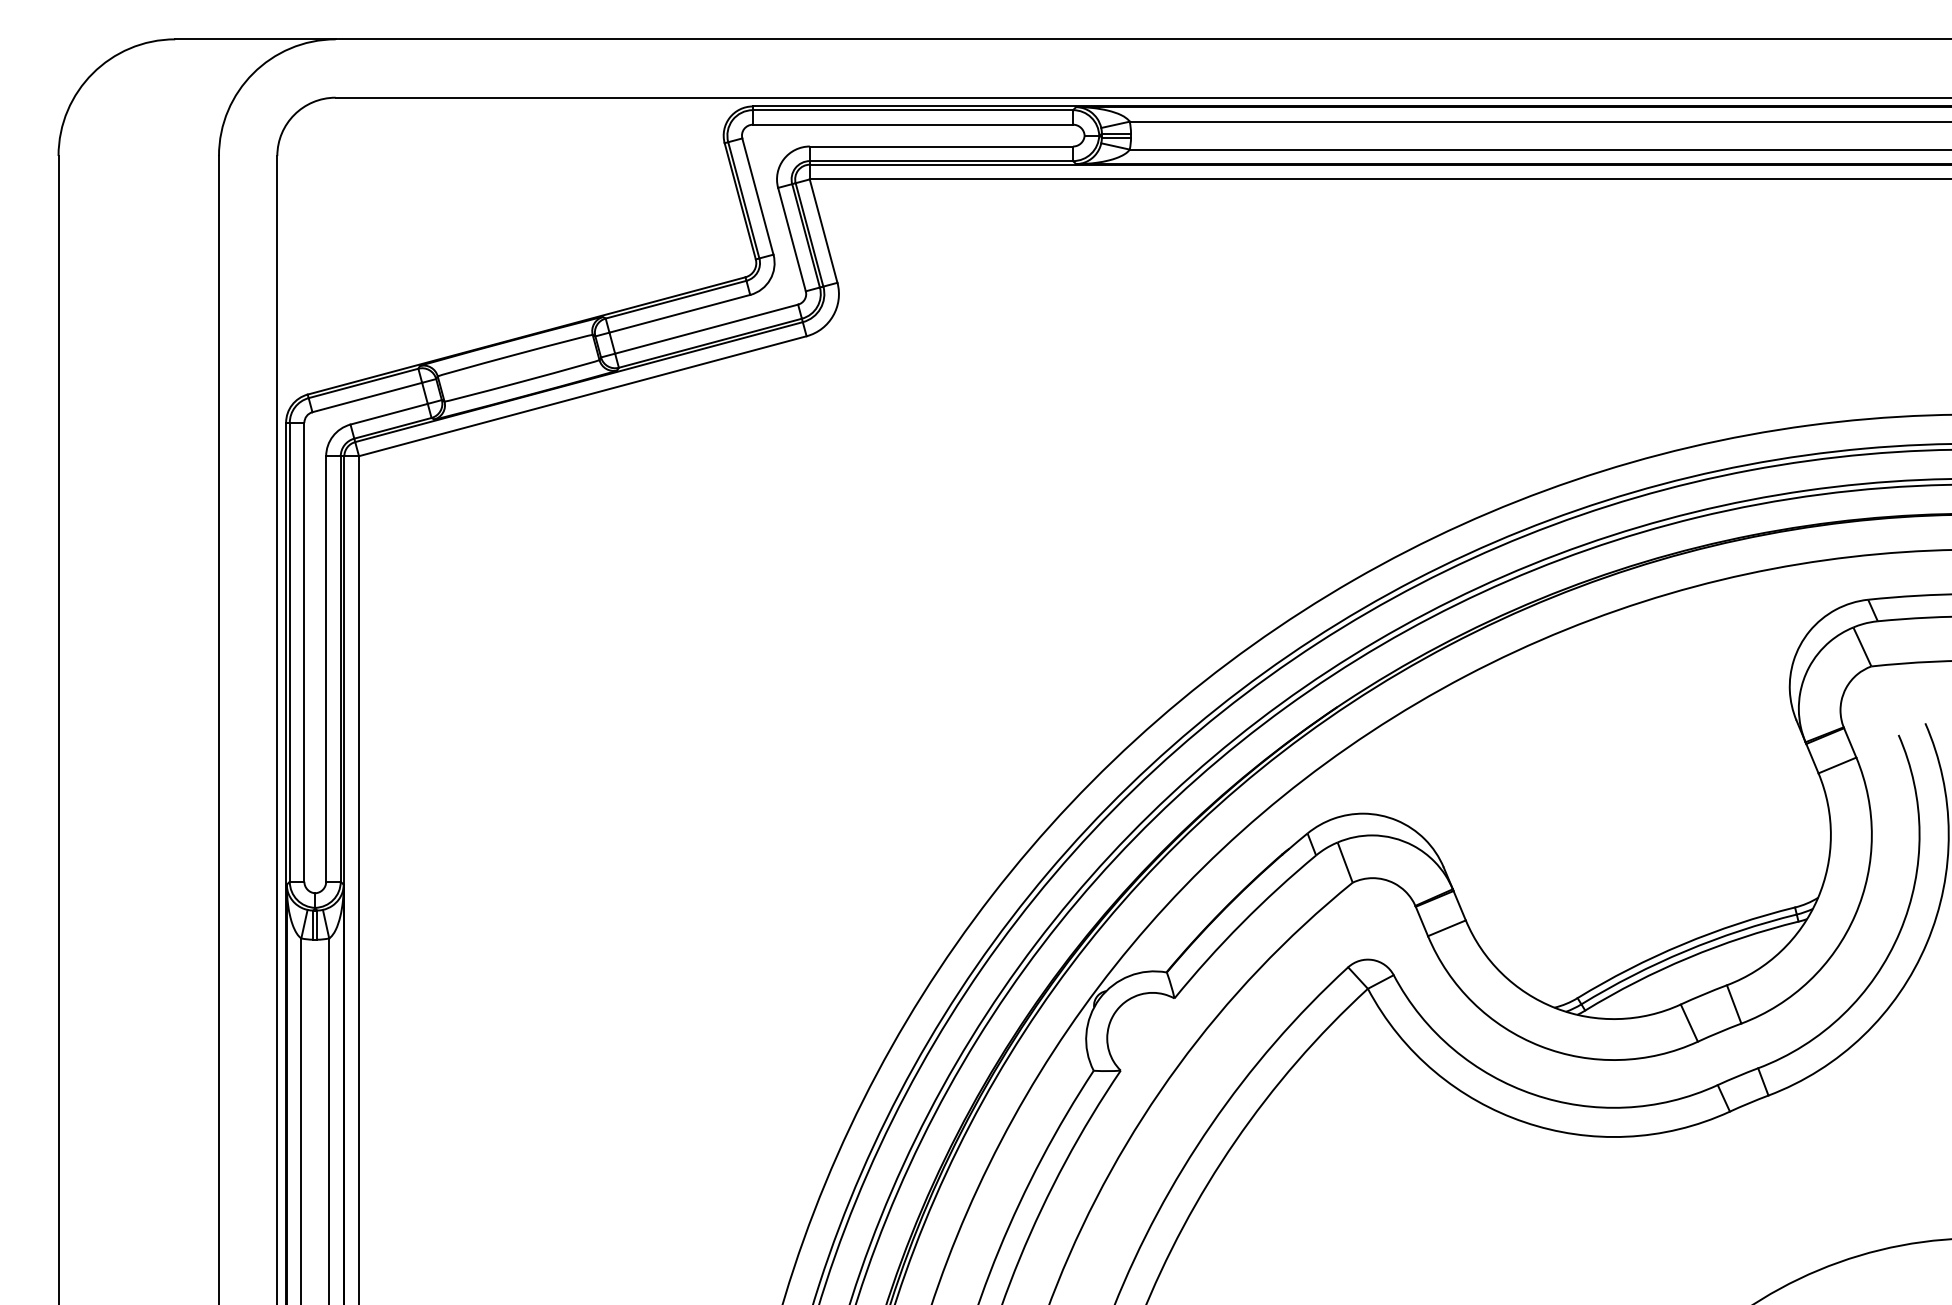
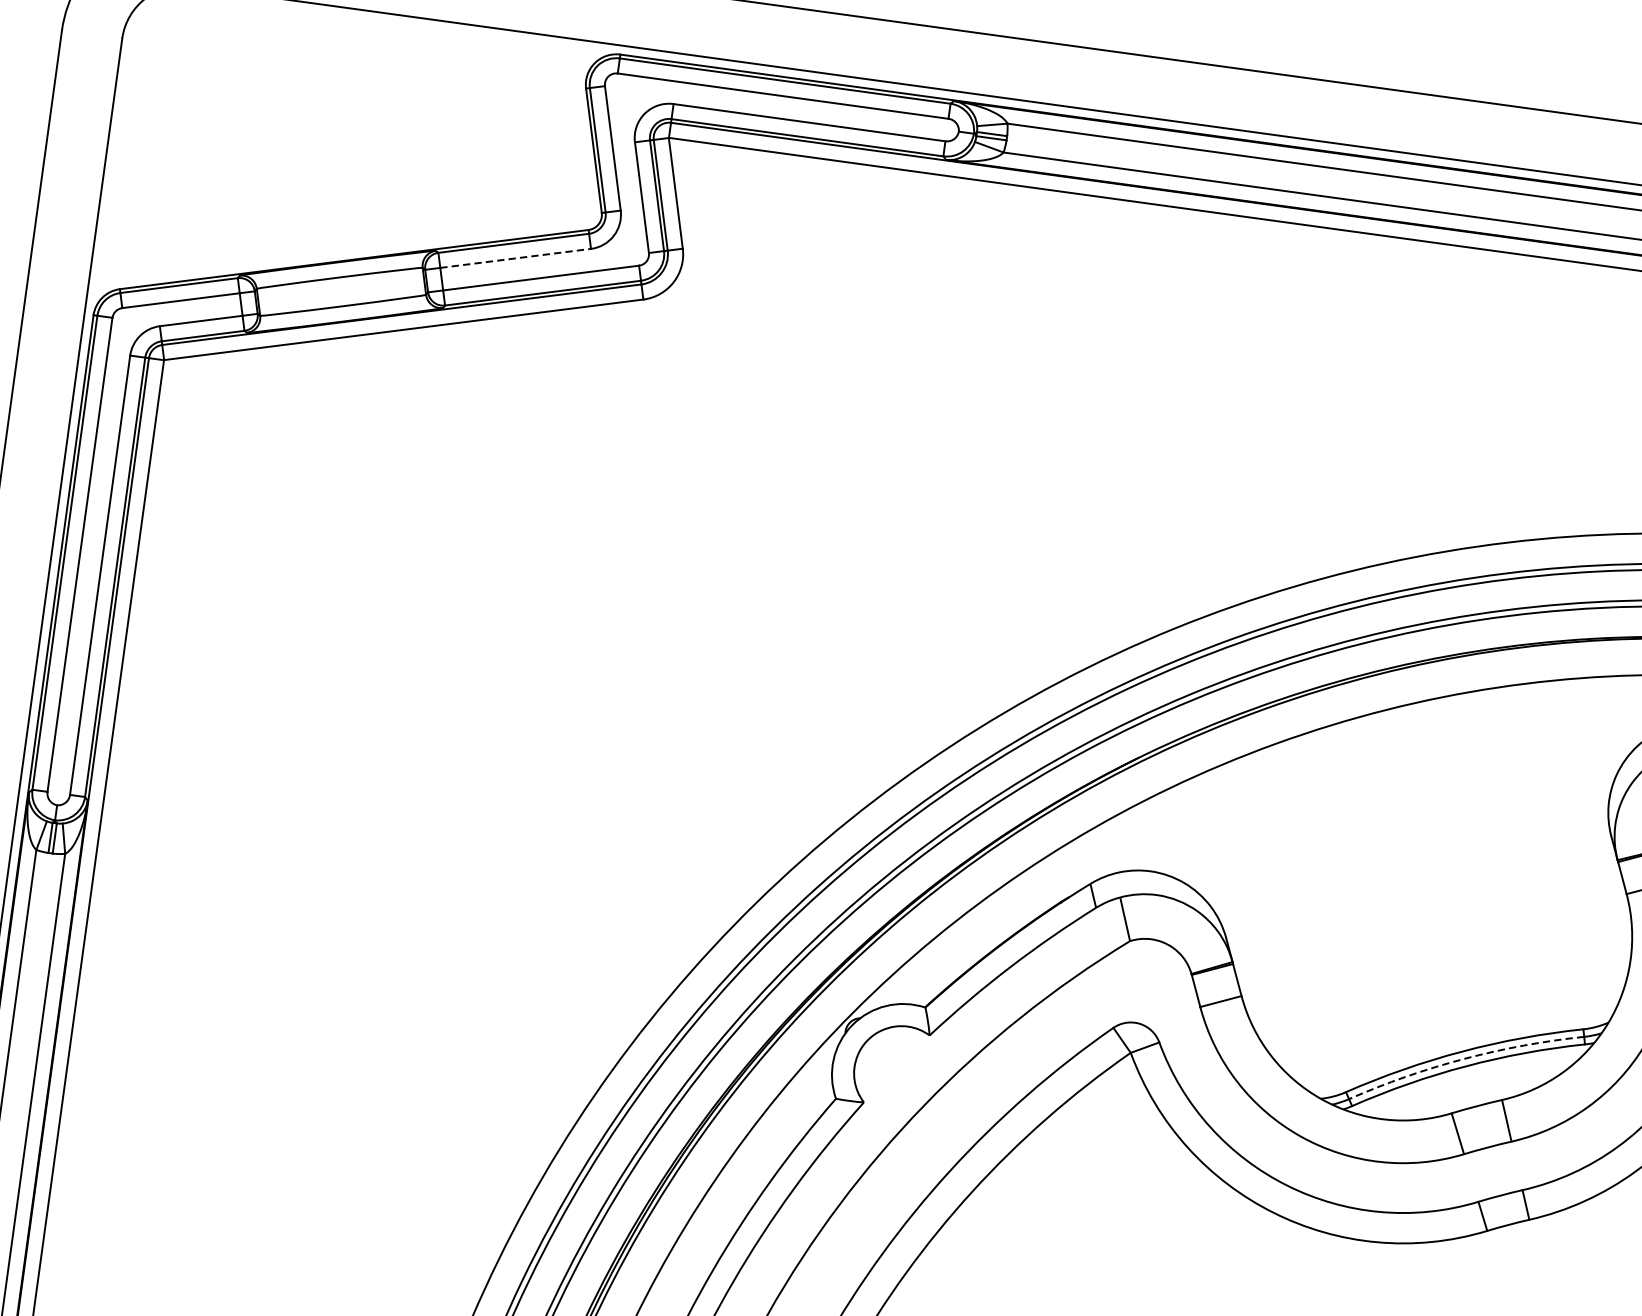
line: (679, 313) -> (515, 258), solid -> dashed
arc: (1685, 951) -> (1464, 1059), solid -> dashed

